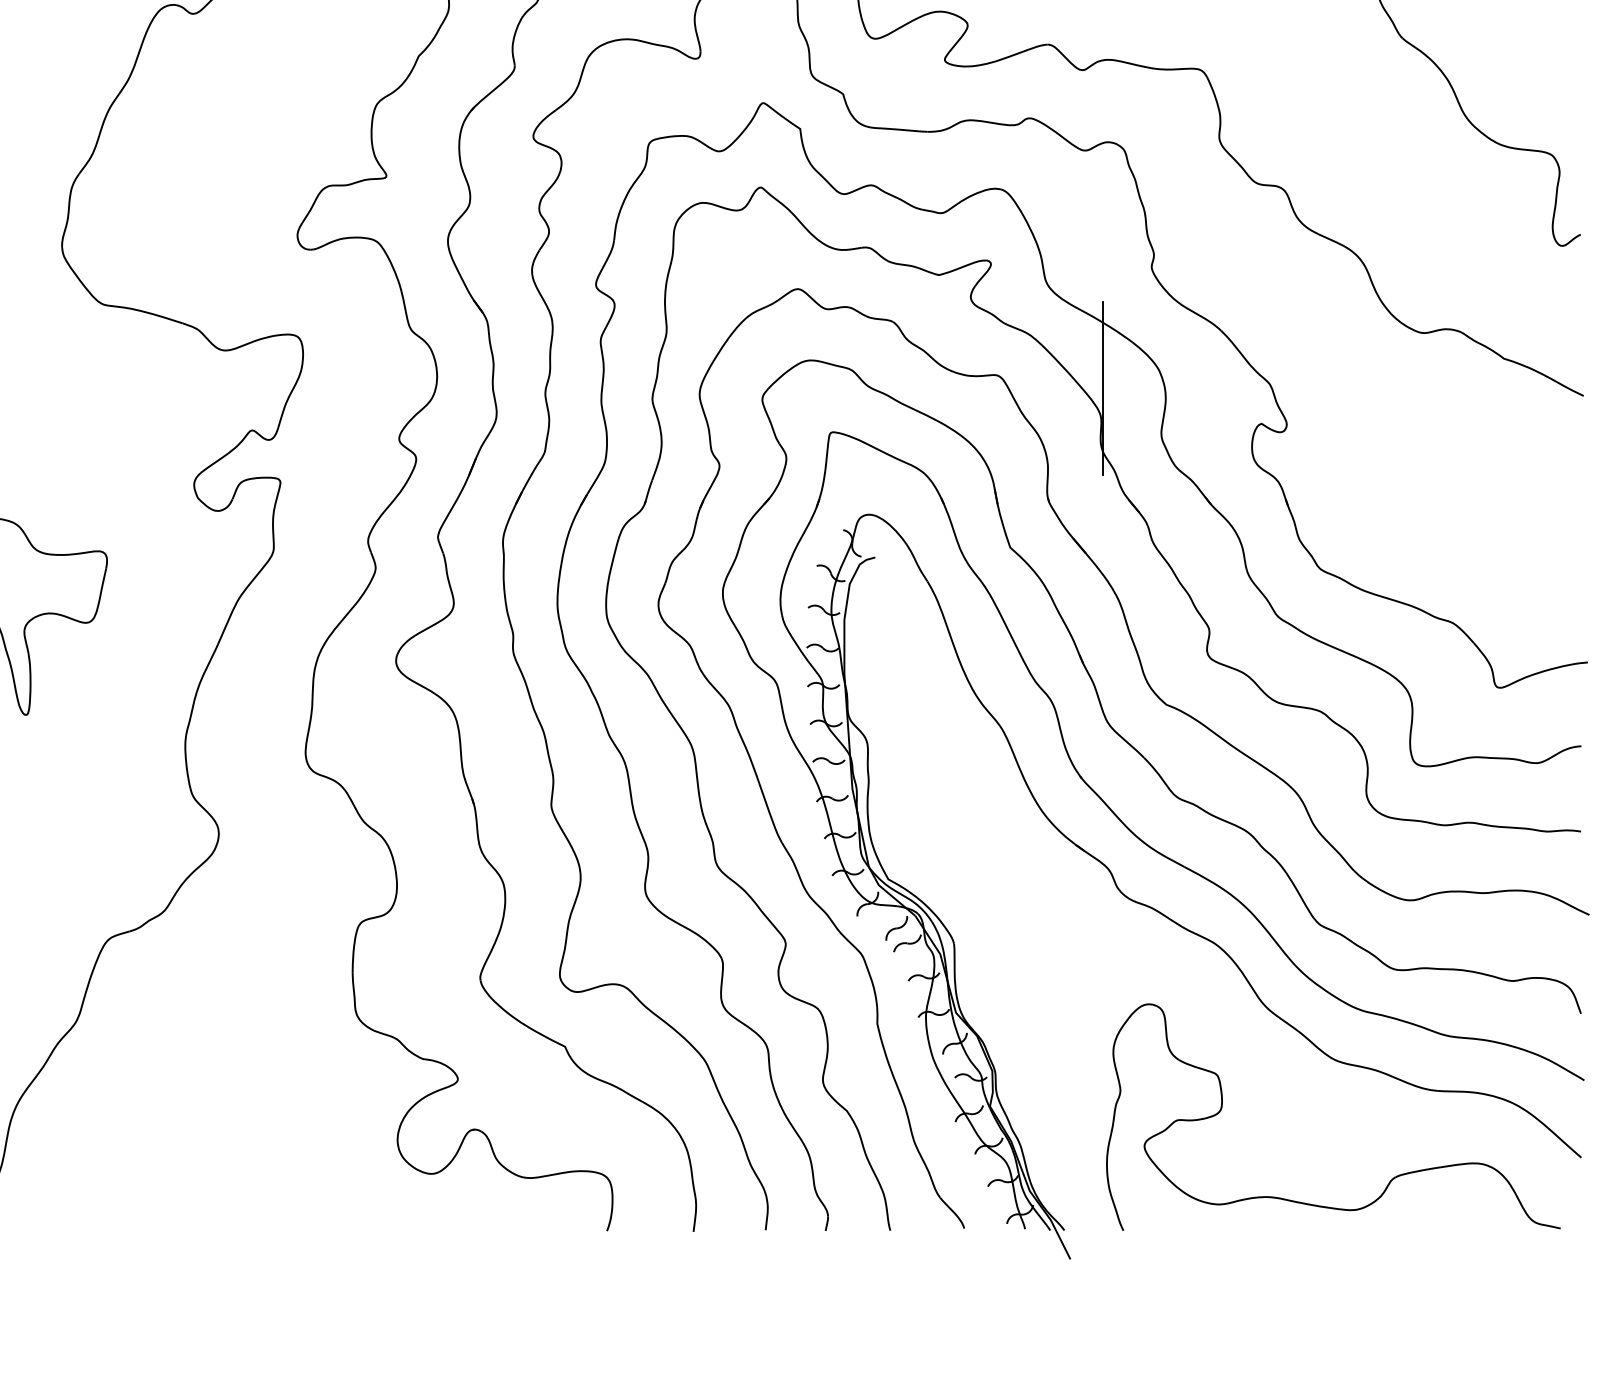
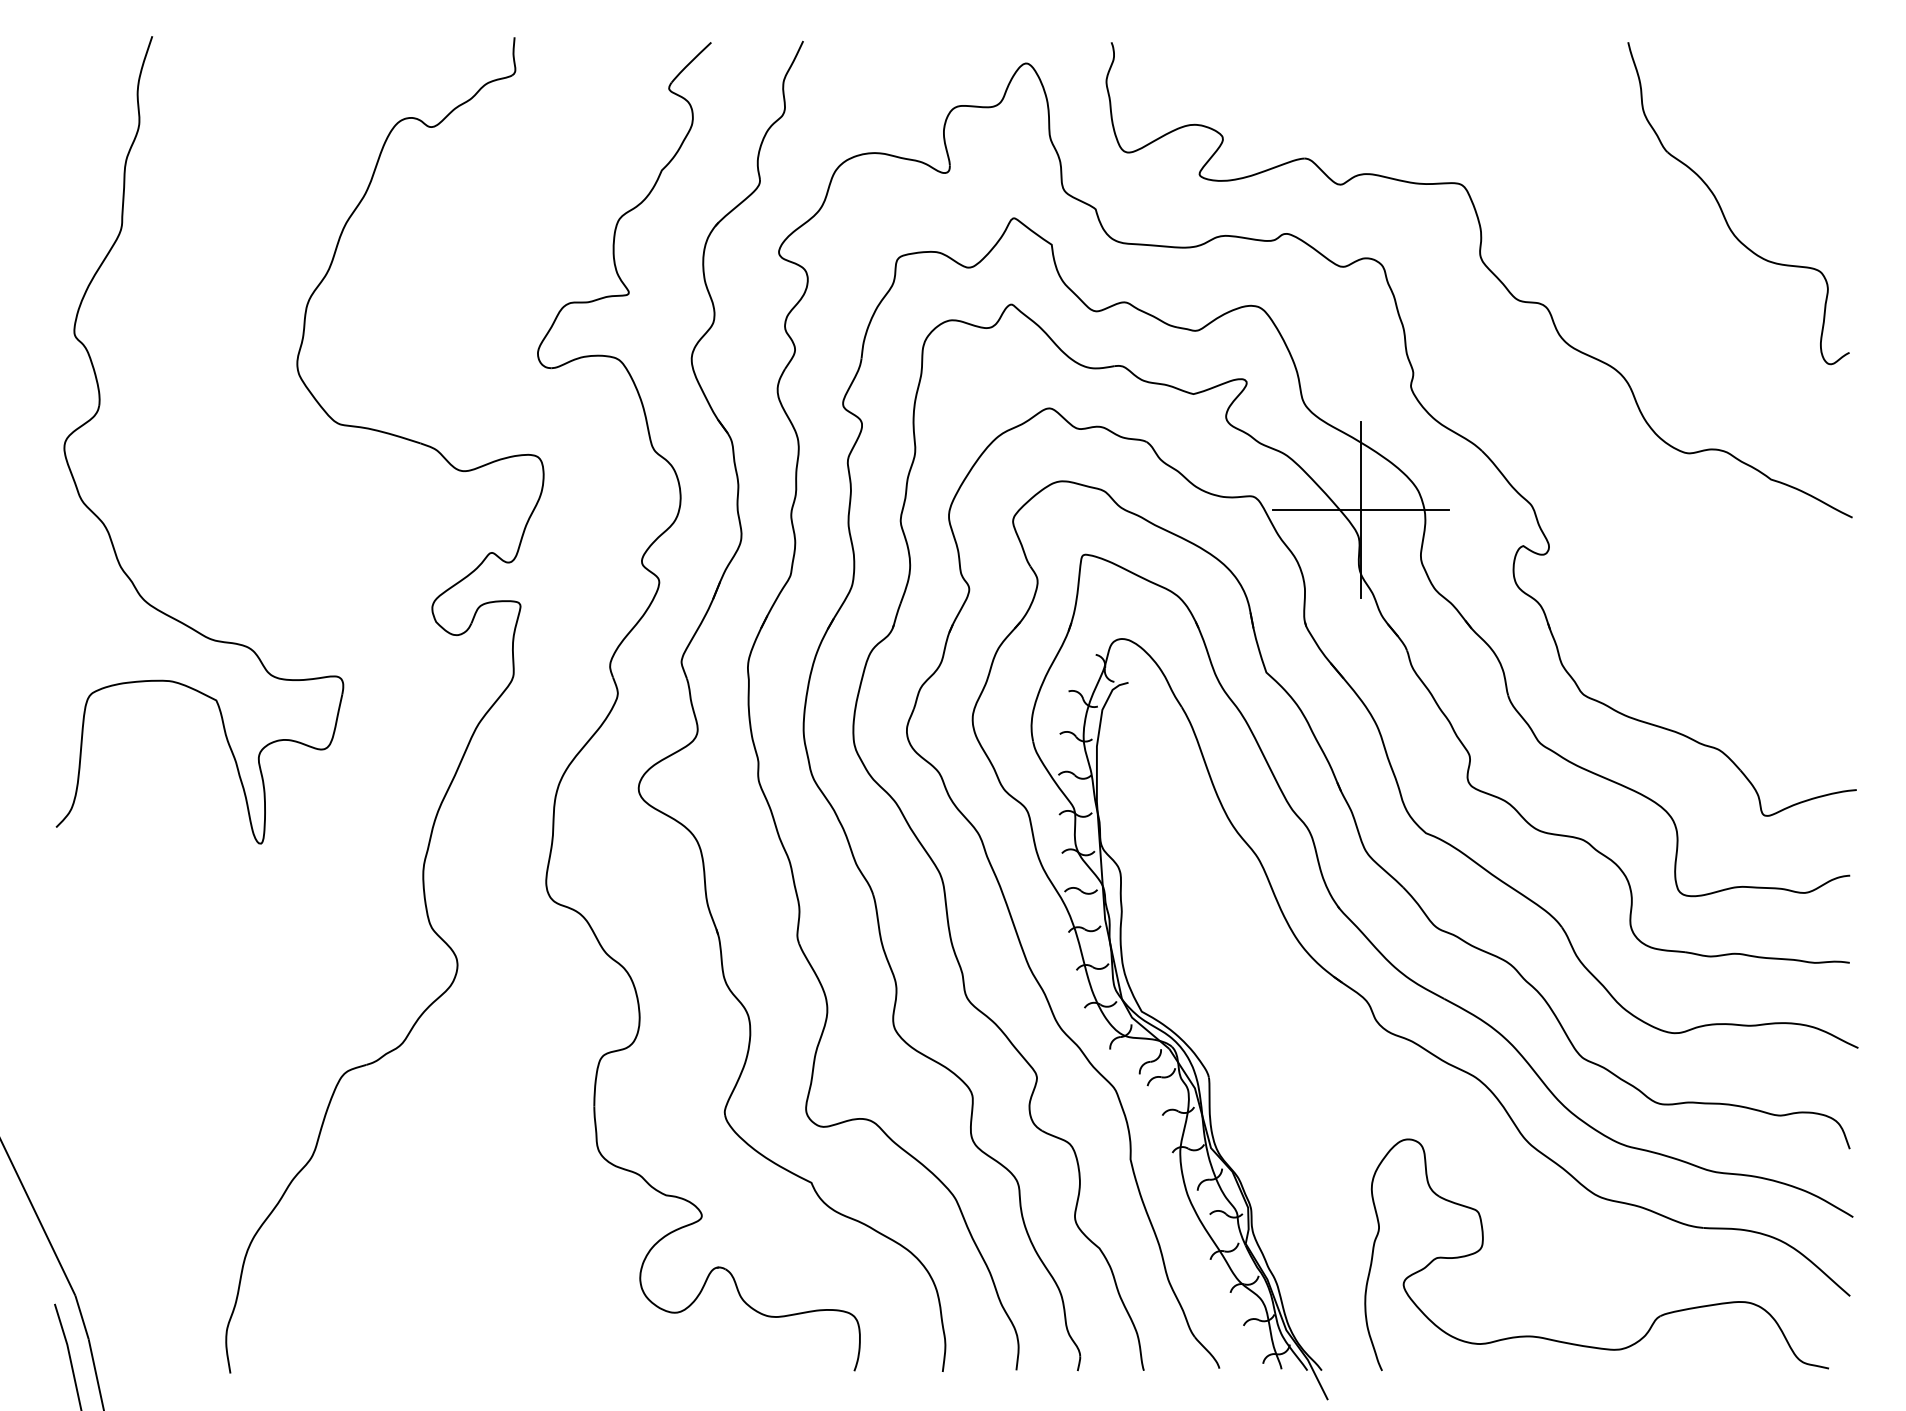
line: (1102, 388) -> (1360, 510), added

